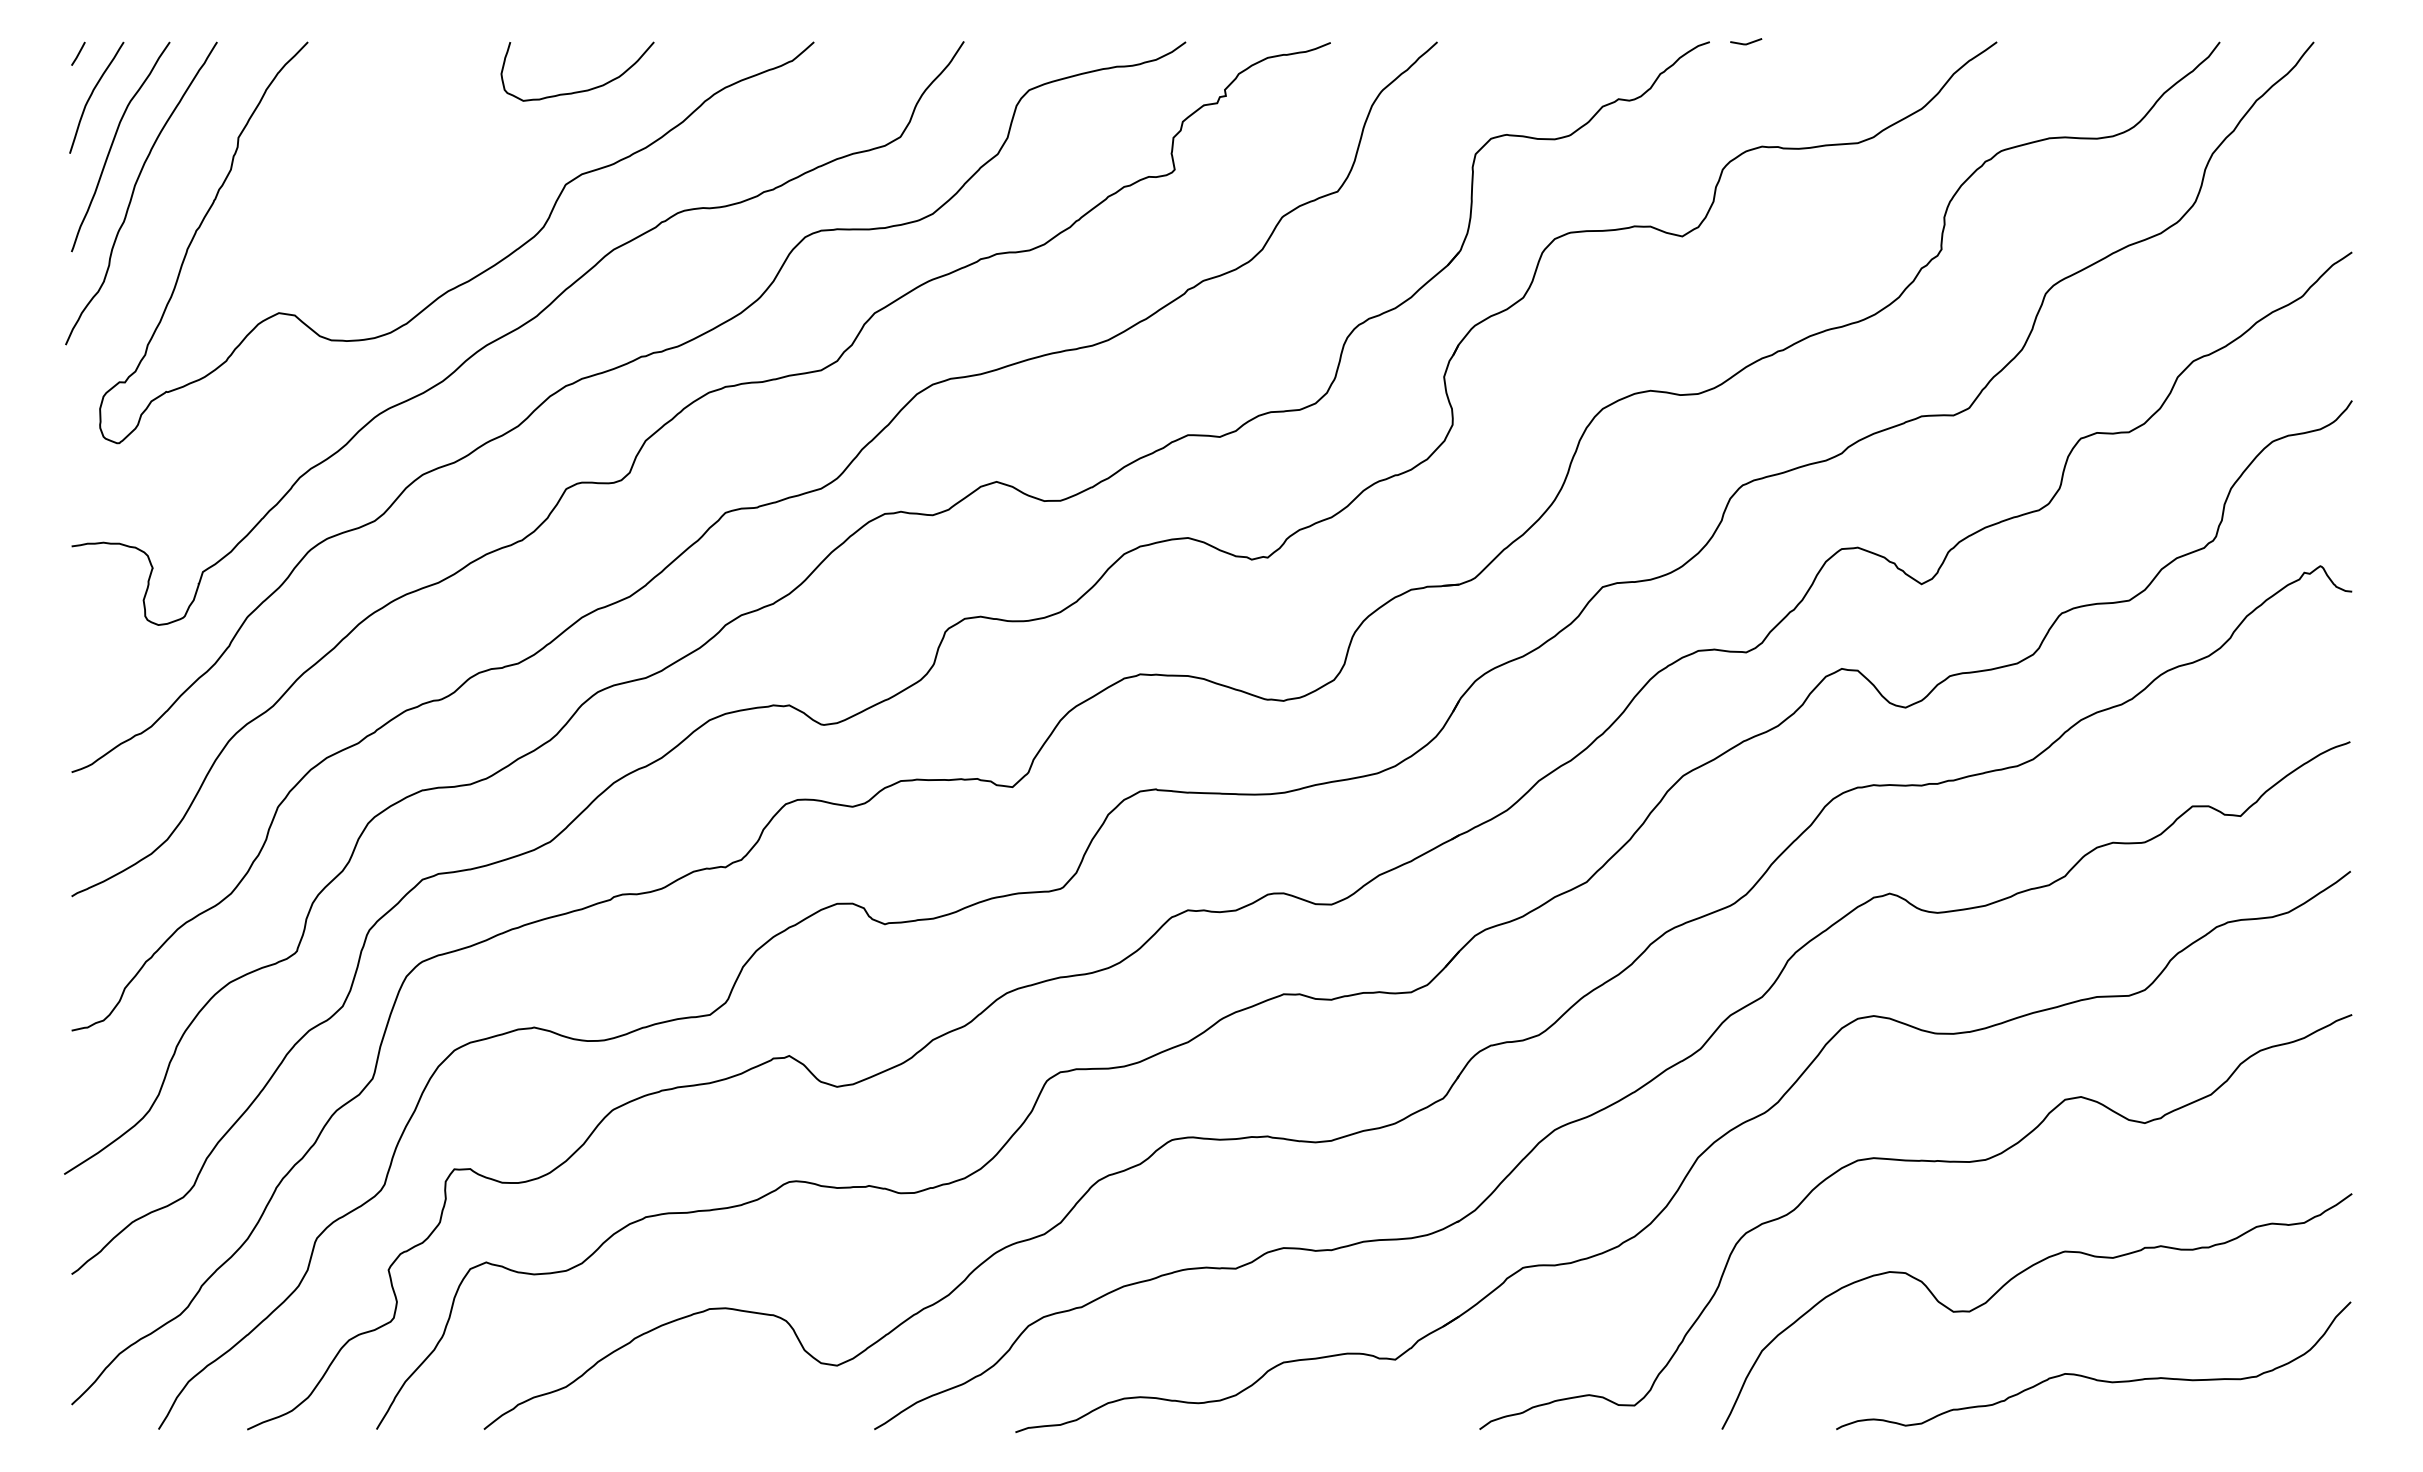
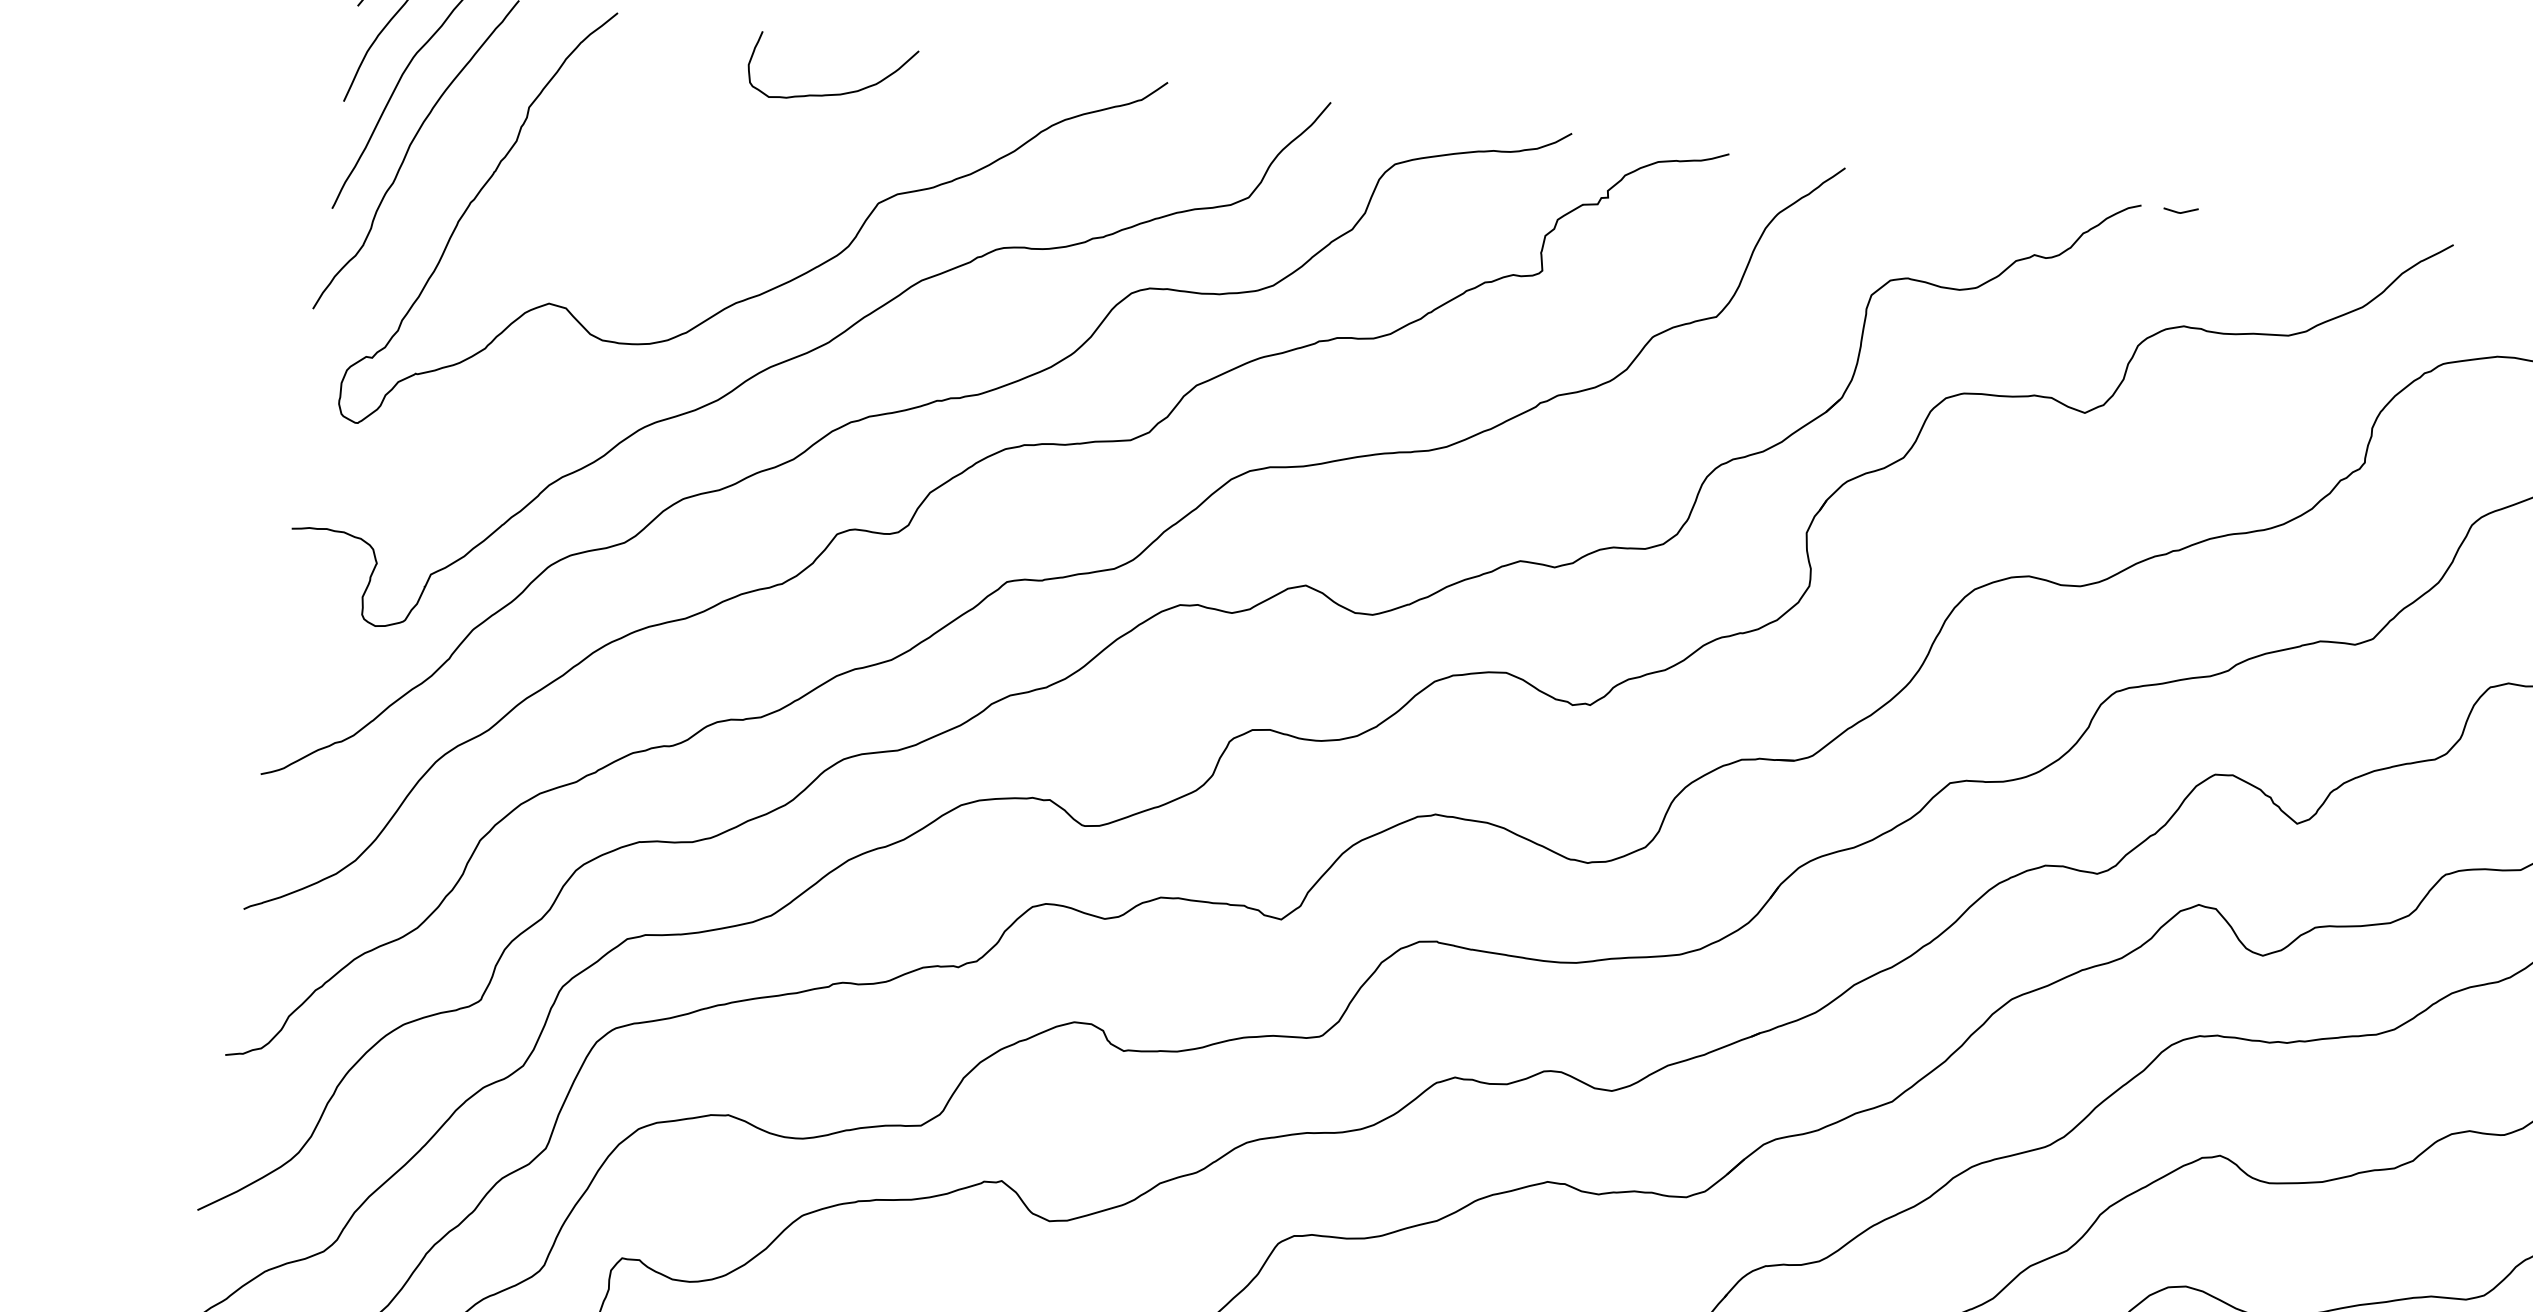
curve: (580, 90) -> (832, 93), moved

